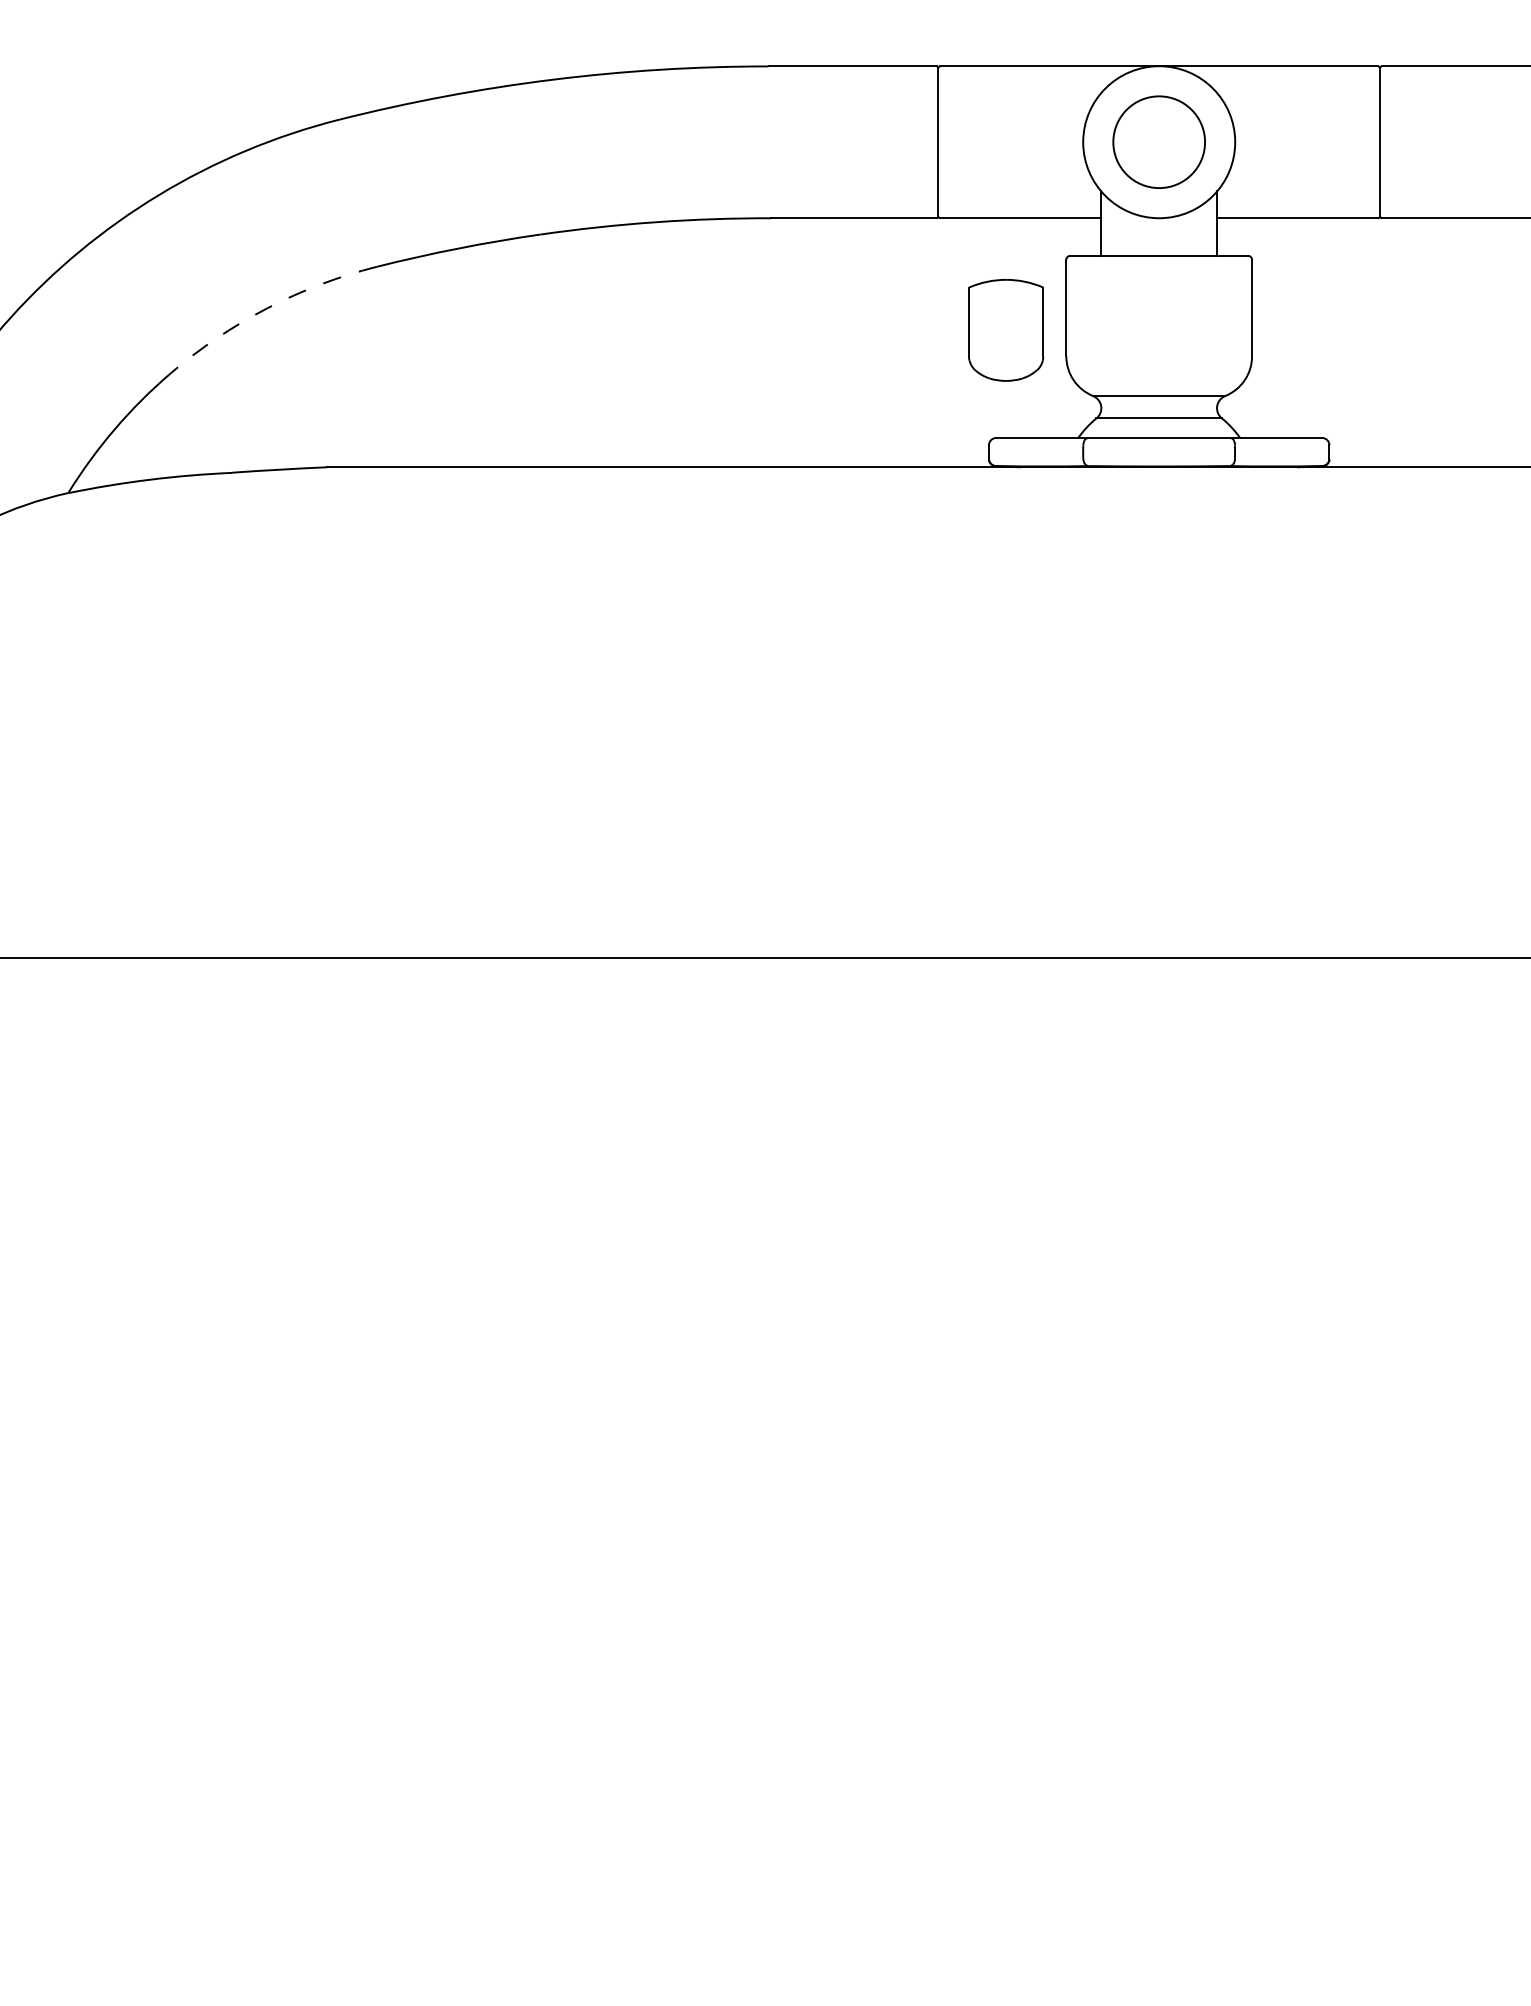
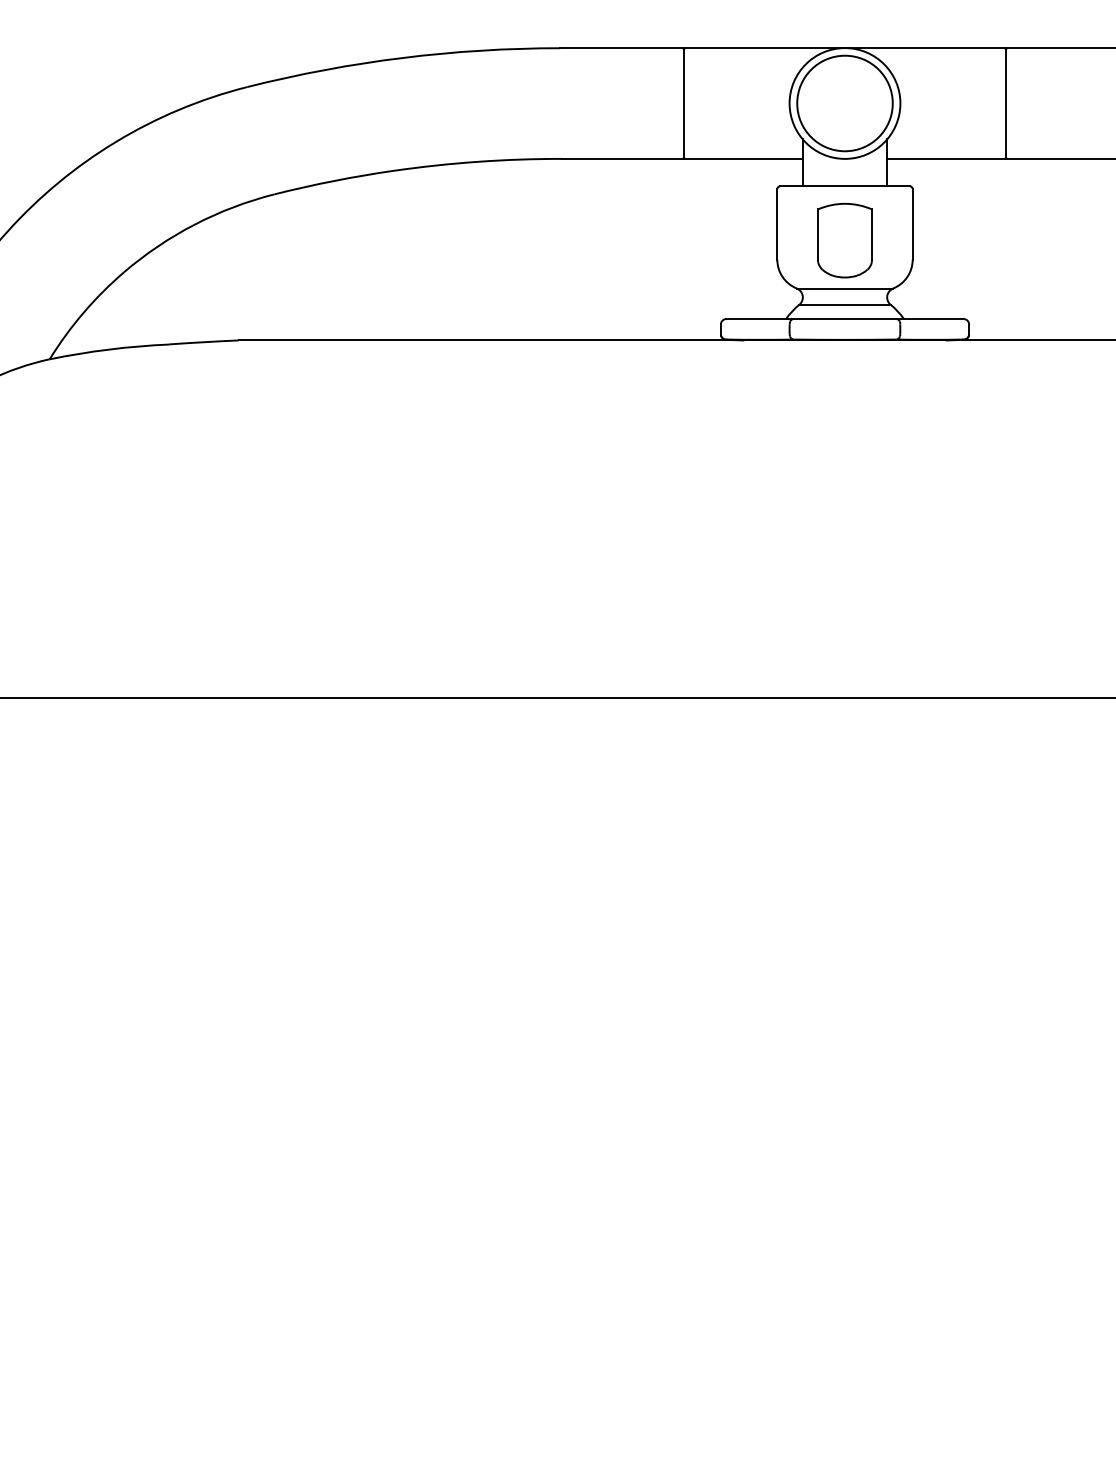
circle: (1158, 141) -> (844, 102), size x1.43
arc: (267, 308) -> (194, 224), dashed -> solid
part: (1006, 330) -> (845, 240), moved

